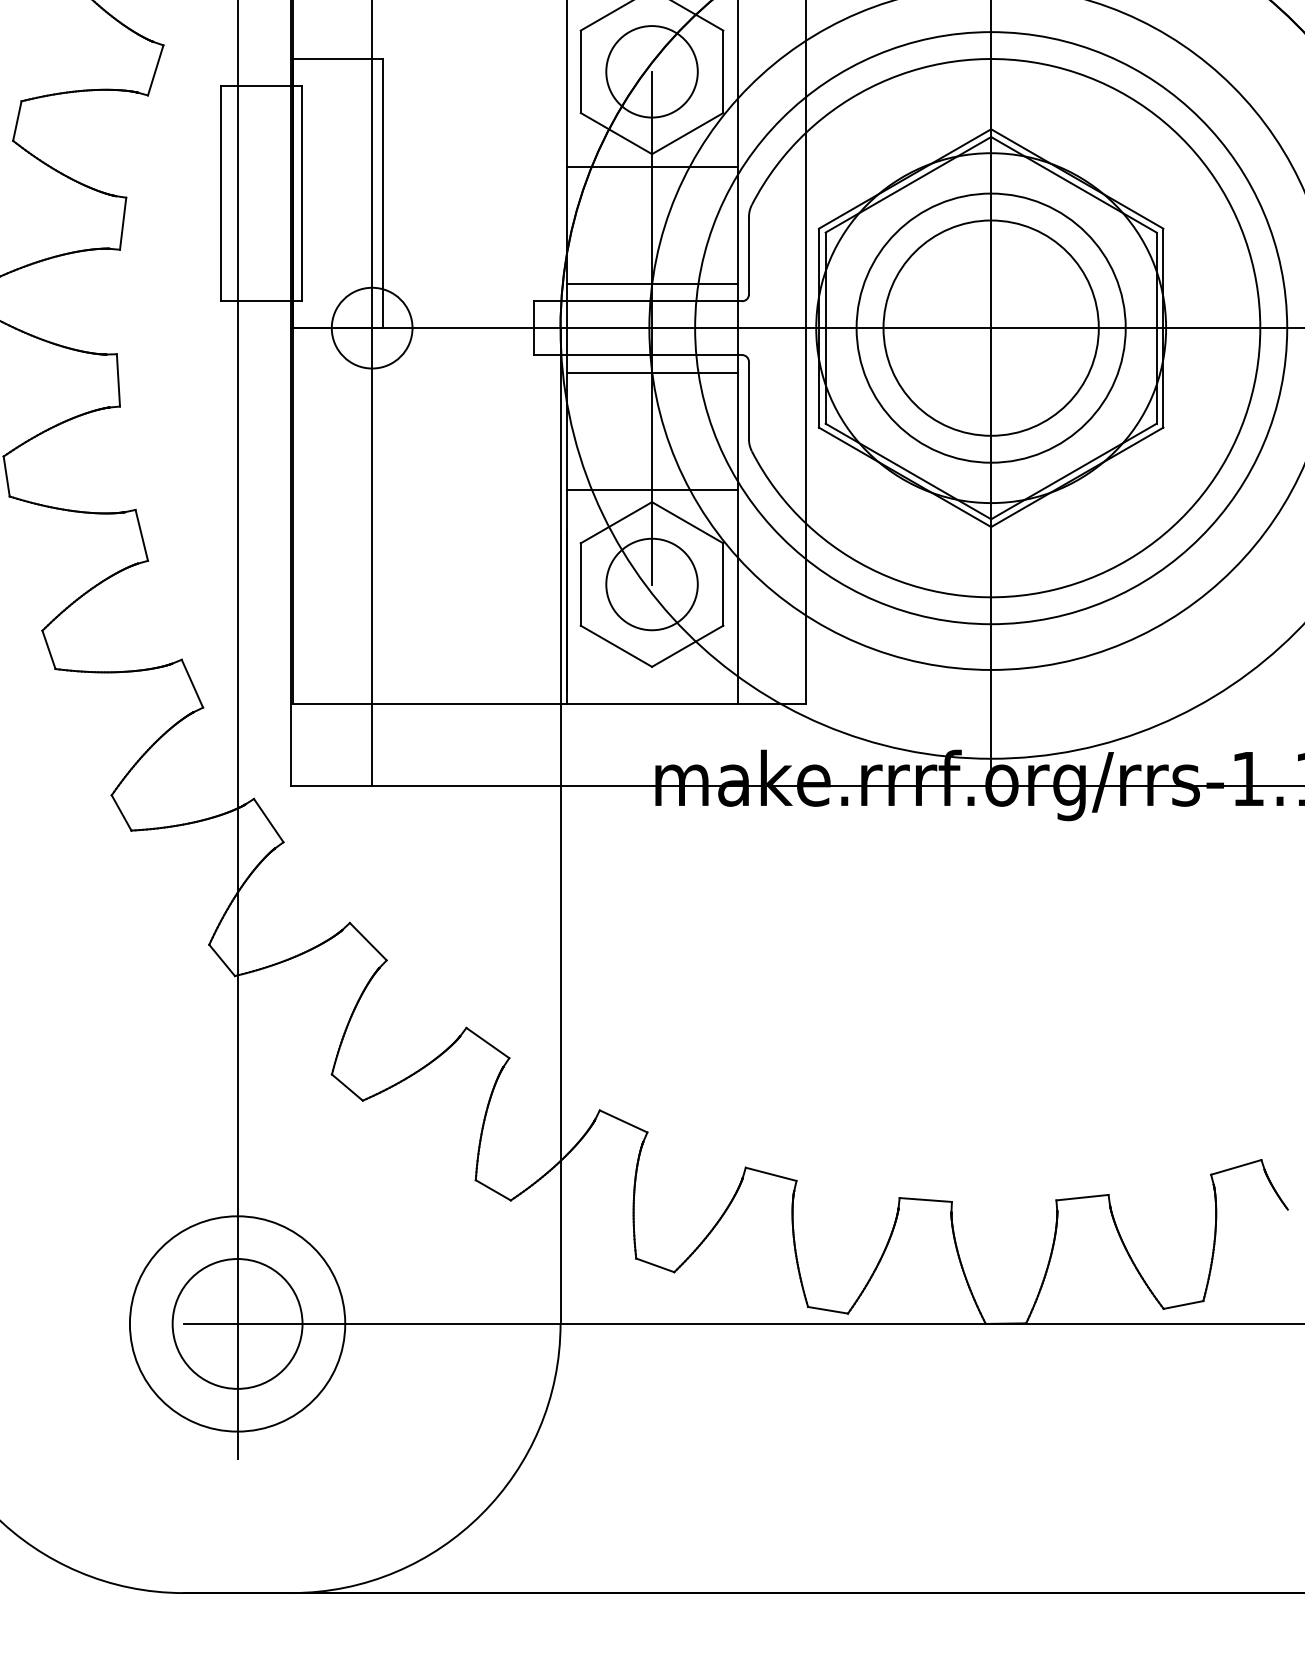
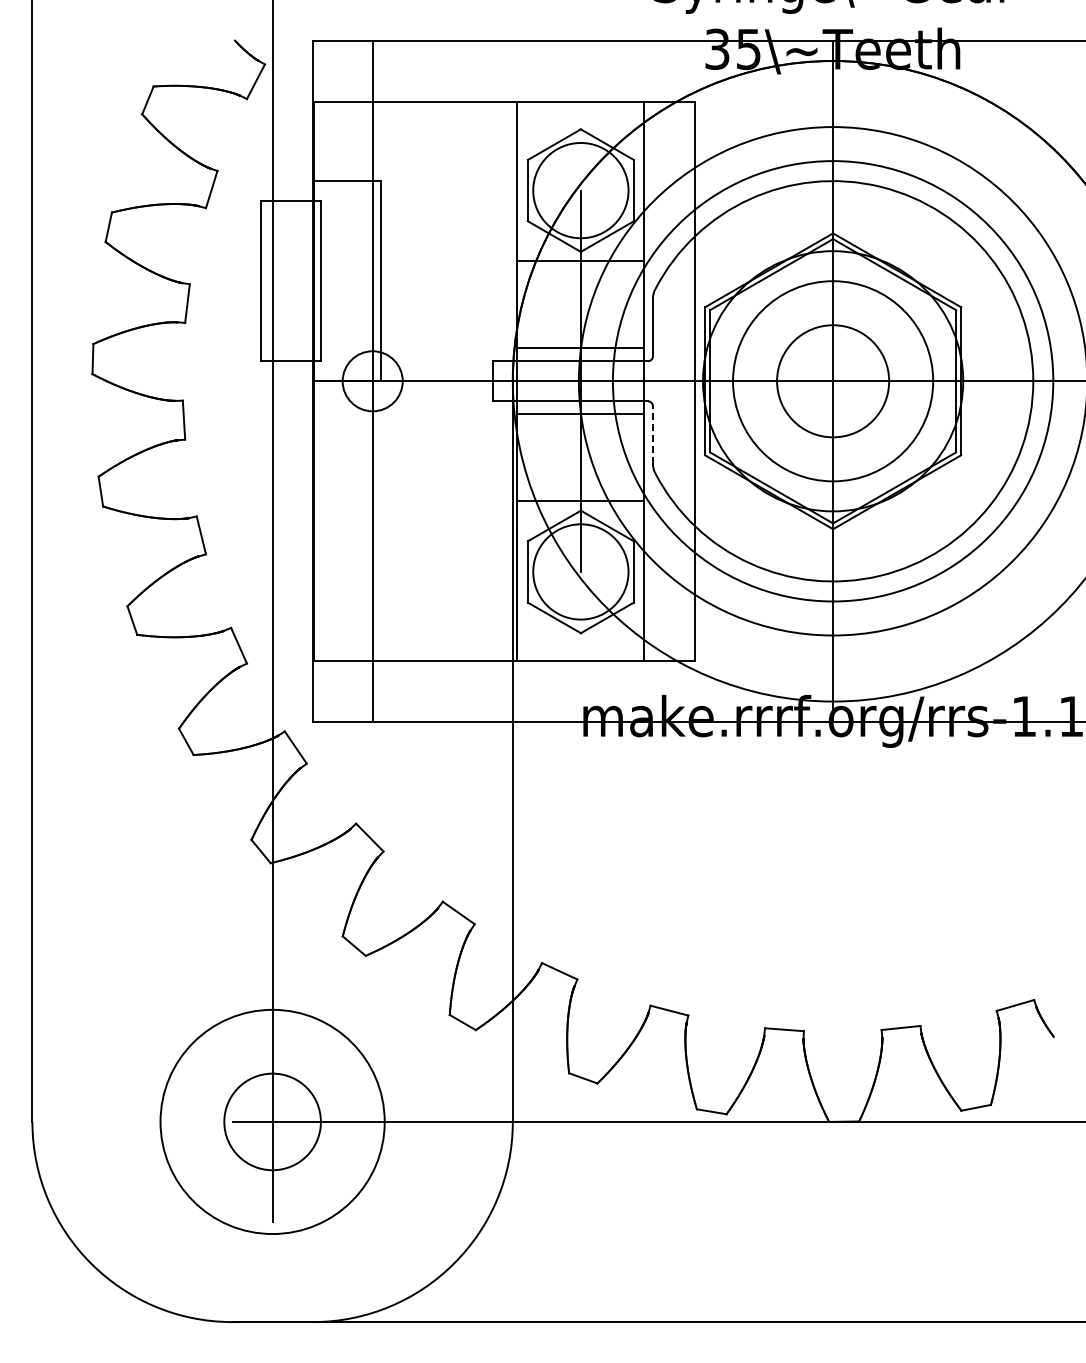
circle: (651, 71) -> (580, 190), size x1.4
circle: (991, 328) -> (833, 381), size x0.7
line: (748, 401) -> (652, 435), solid -> dashed
circle: (651, 583) -> (580, 571), size x1.4
circle: (237, 1323) -> (272, 1121), size x1.4

